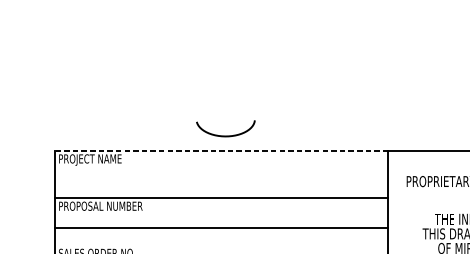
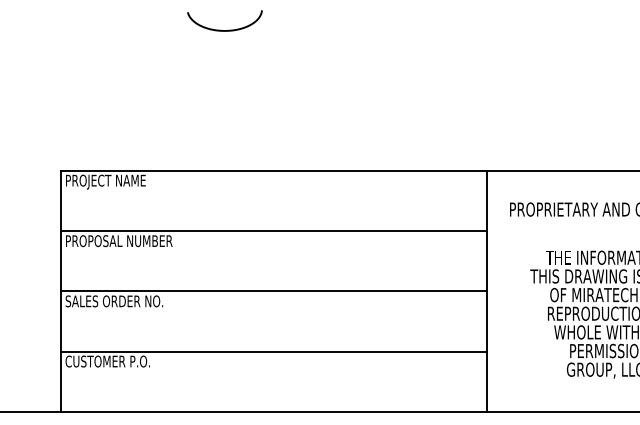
curve: (222, 135) -> (220, 29), moved
line: (221, 150) -> (273, 170), dashed -> solid
line: (221, 228) -> (273, 291), moved

